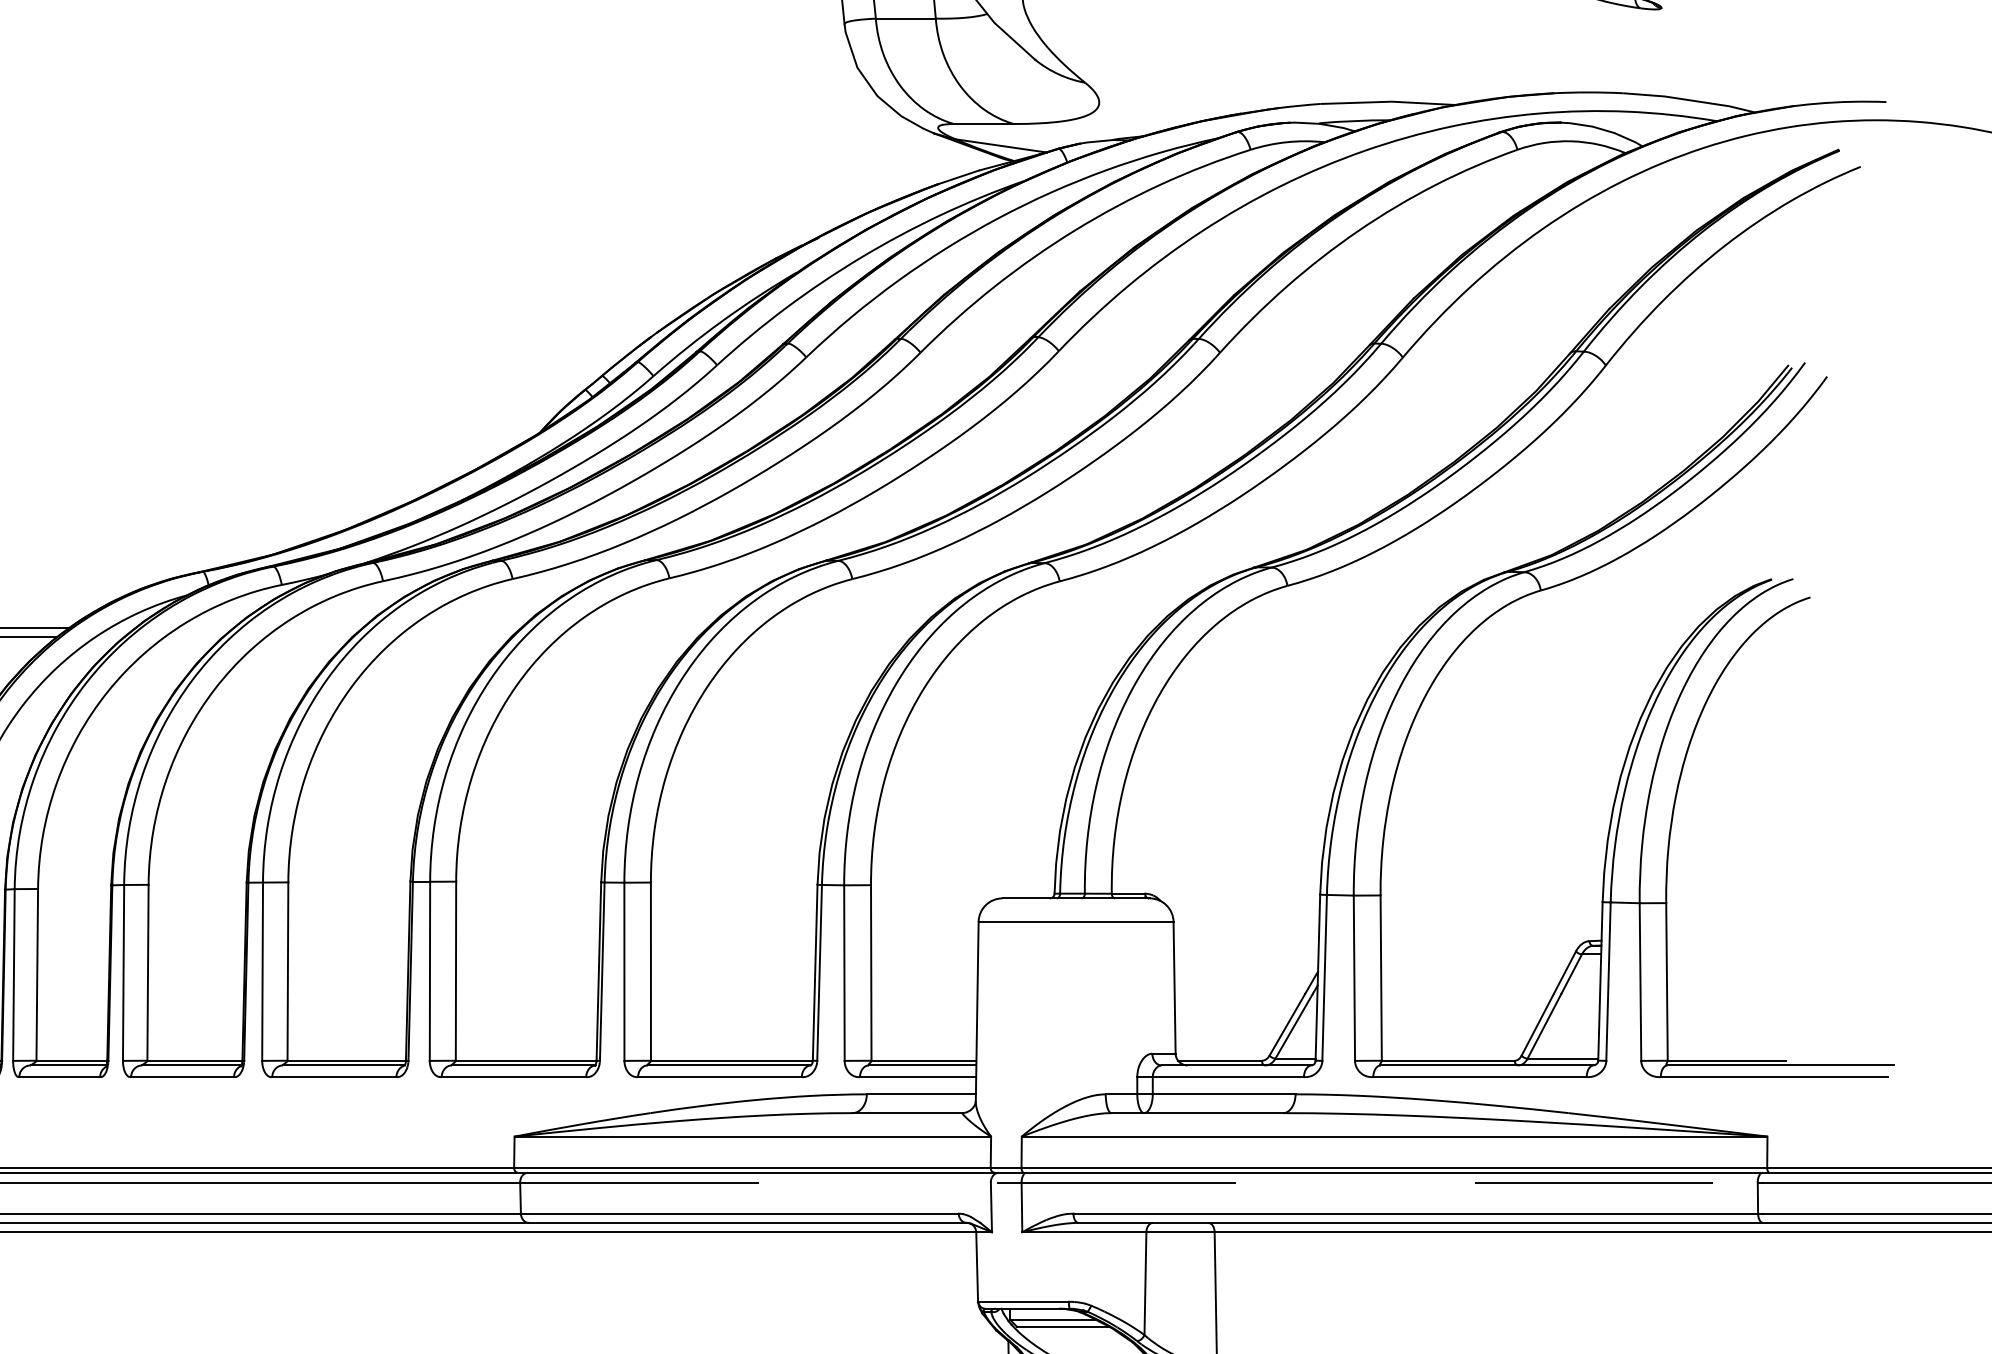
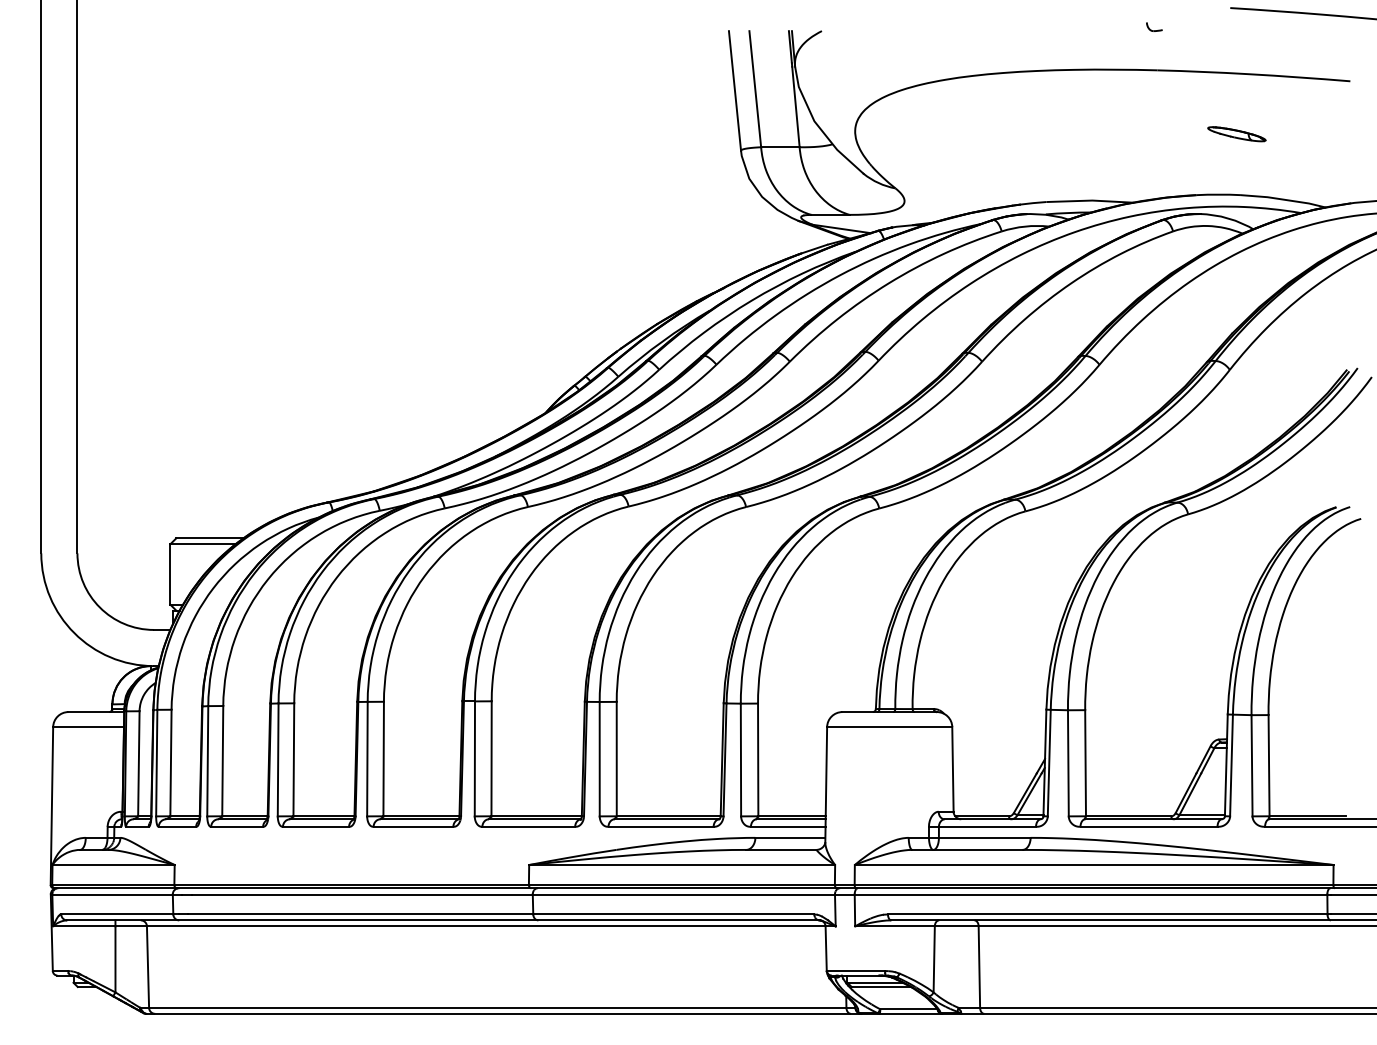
line: (1139, 1182) -> (930, 894), dashed -> solid

